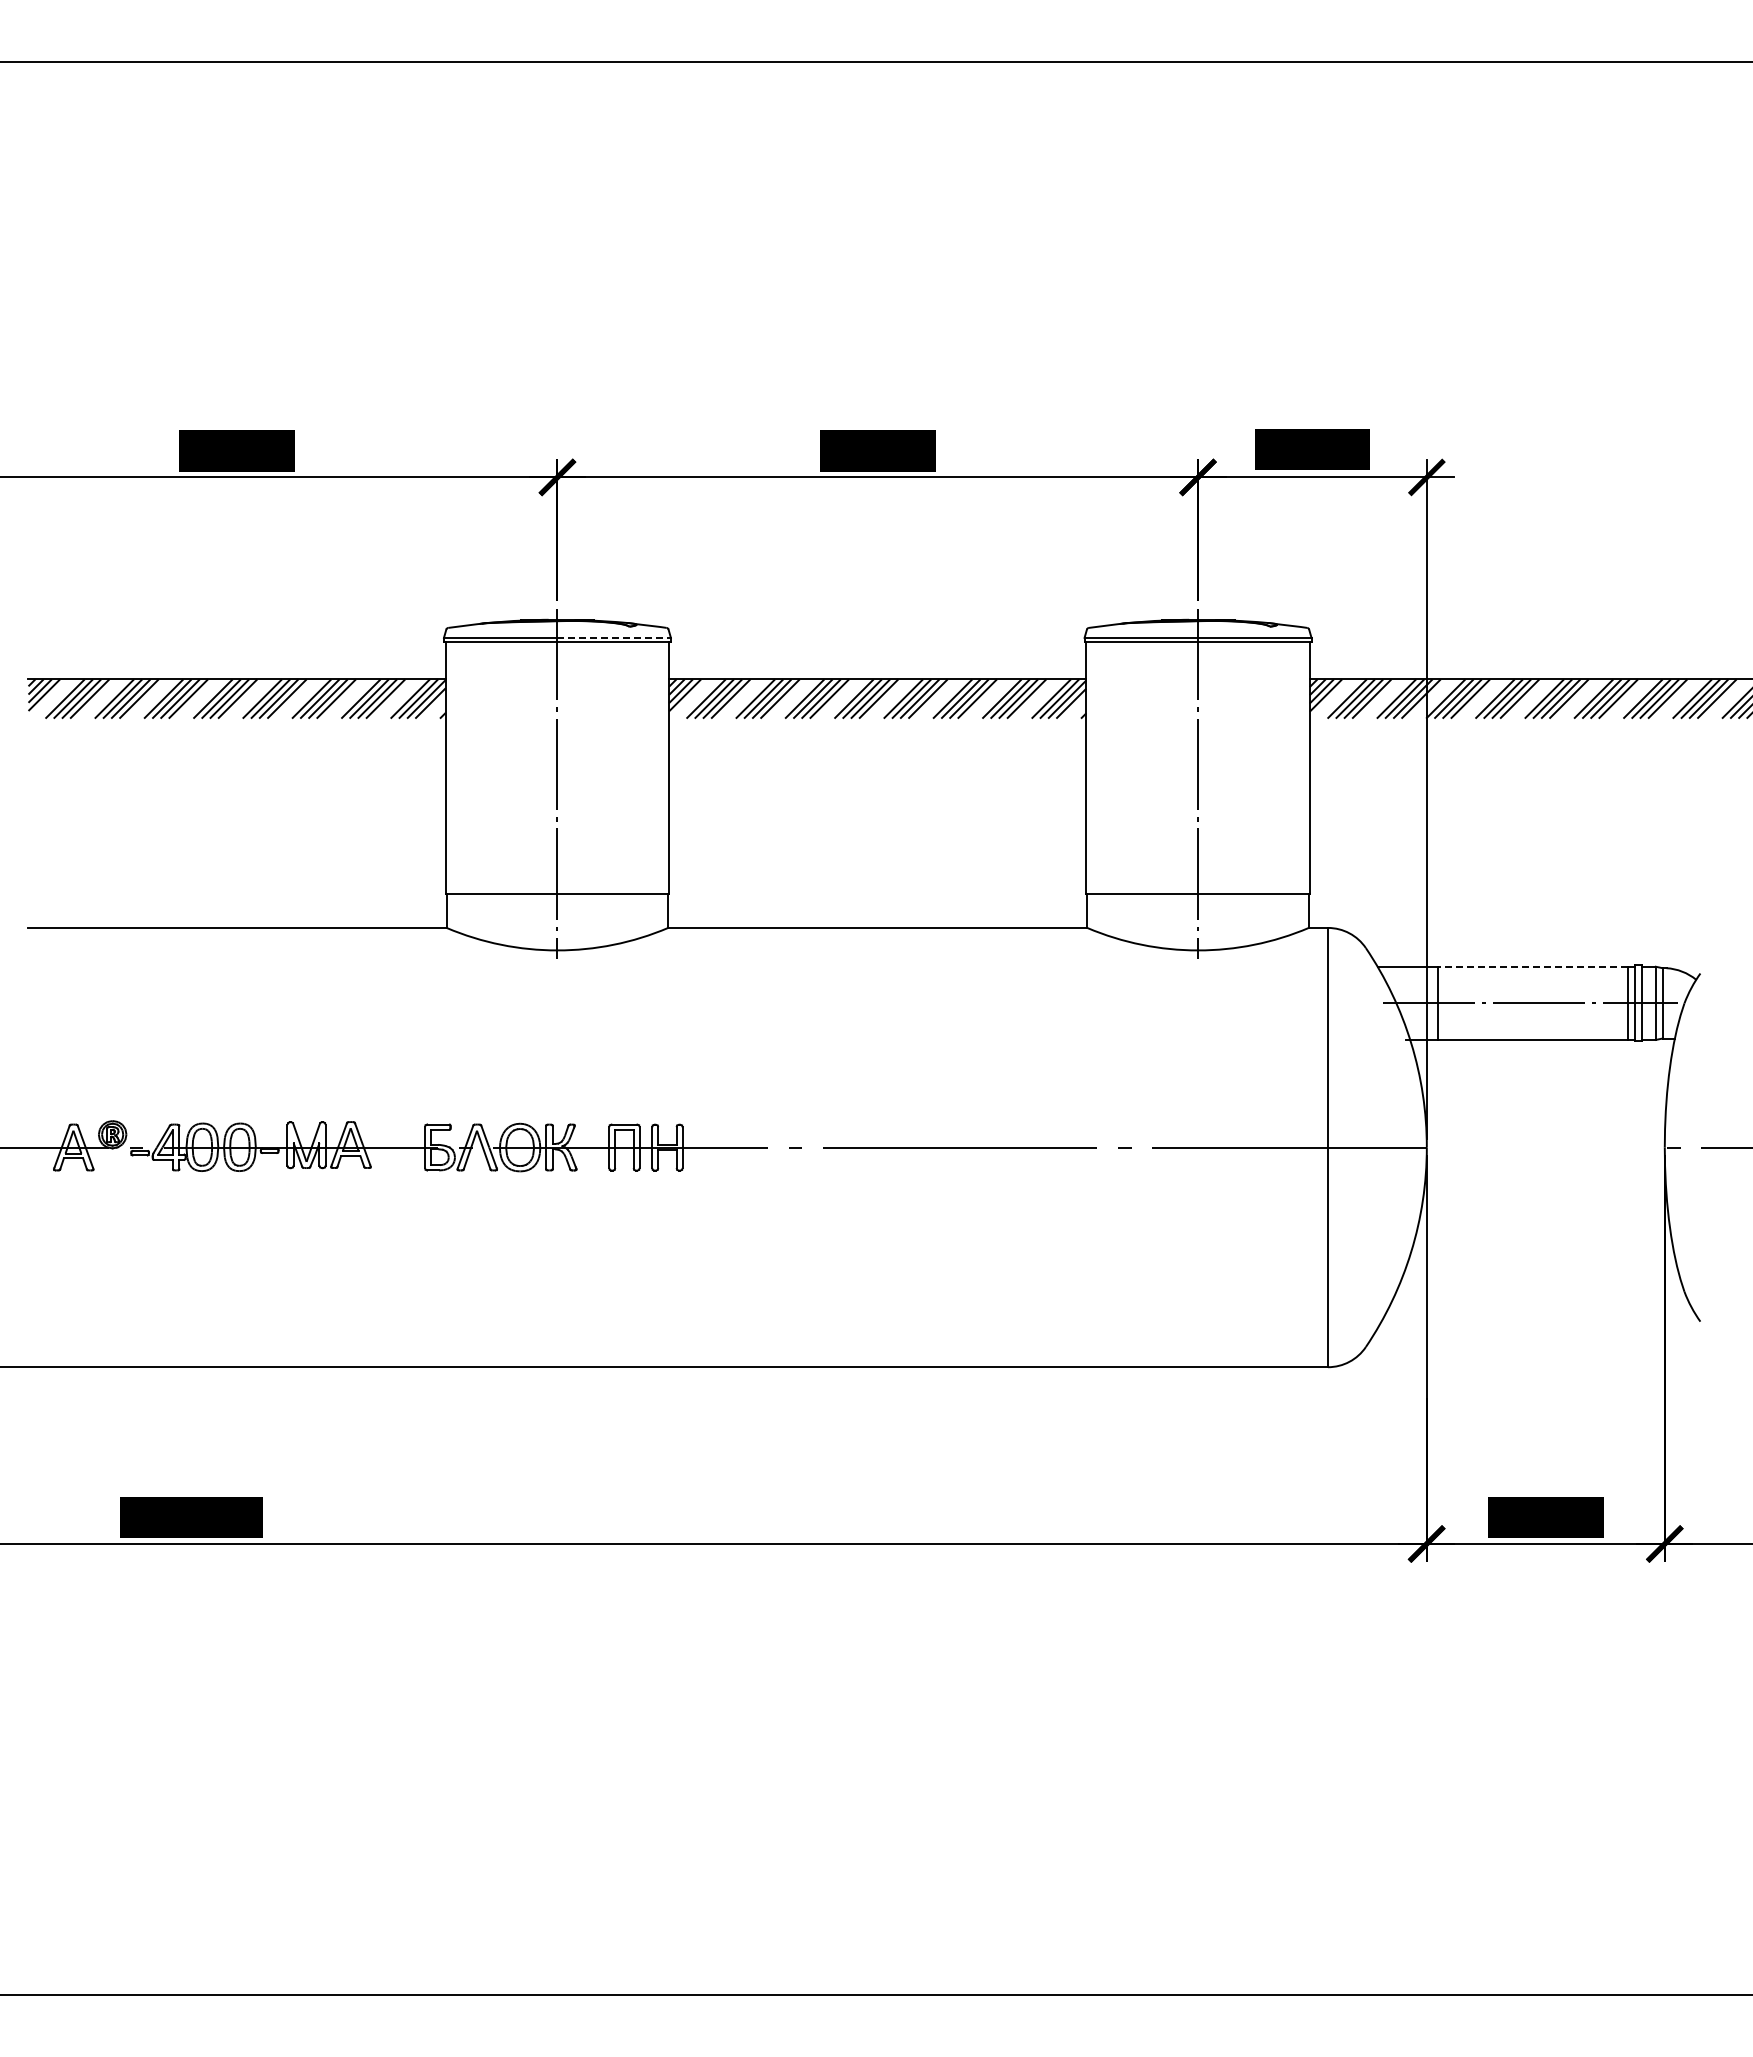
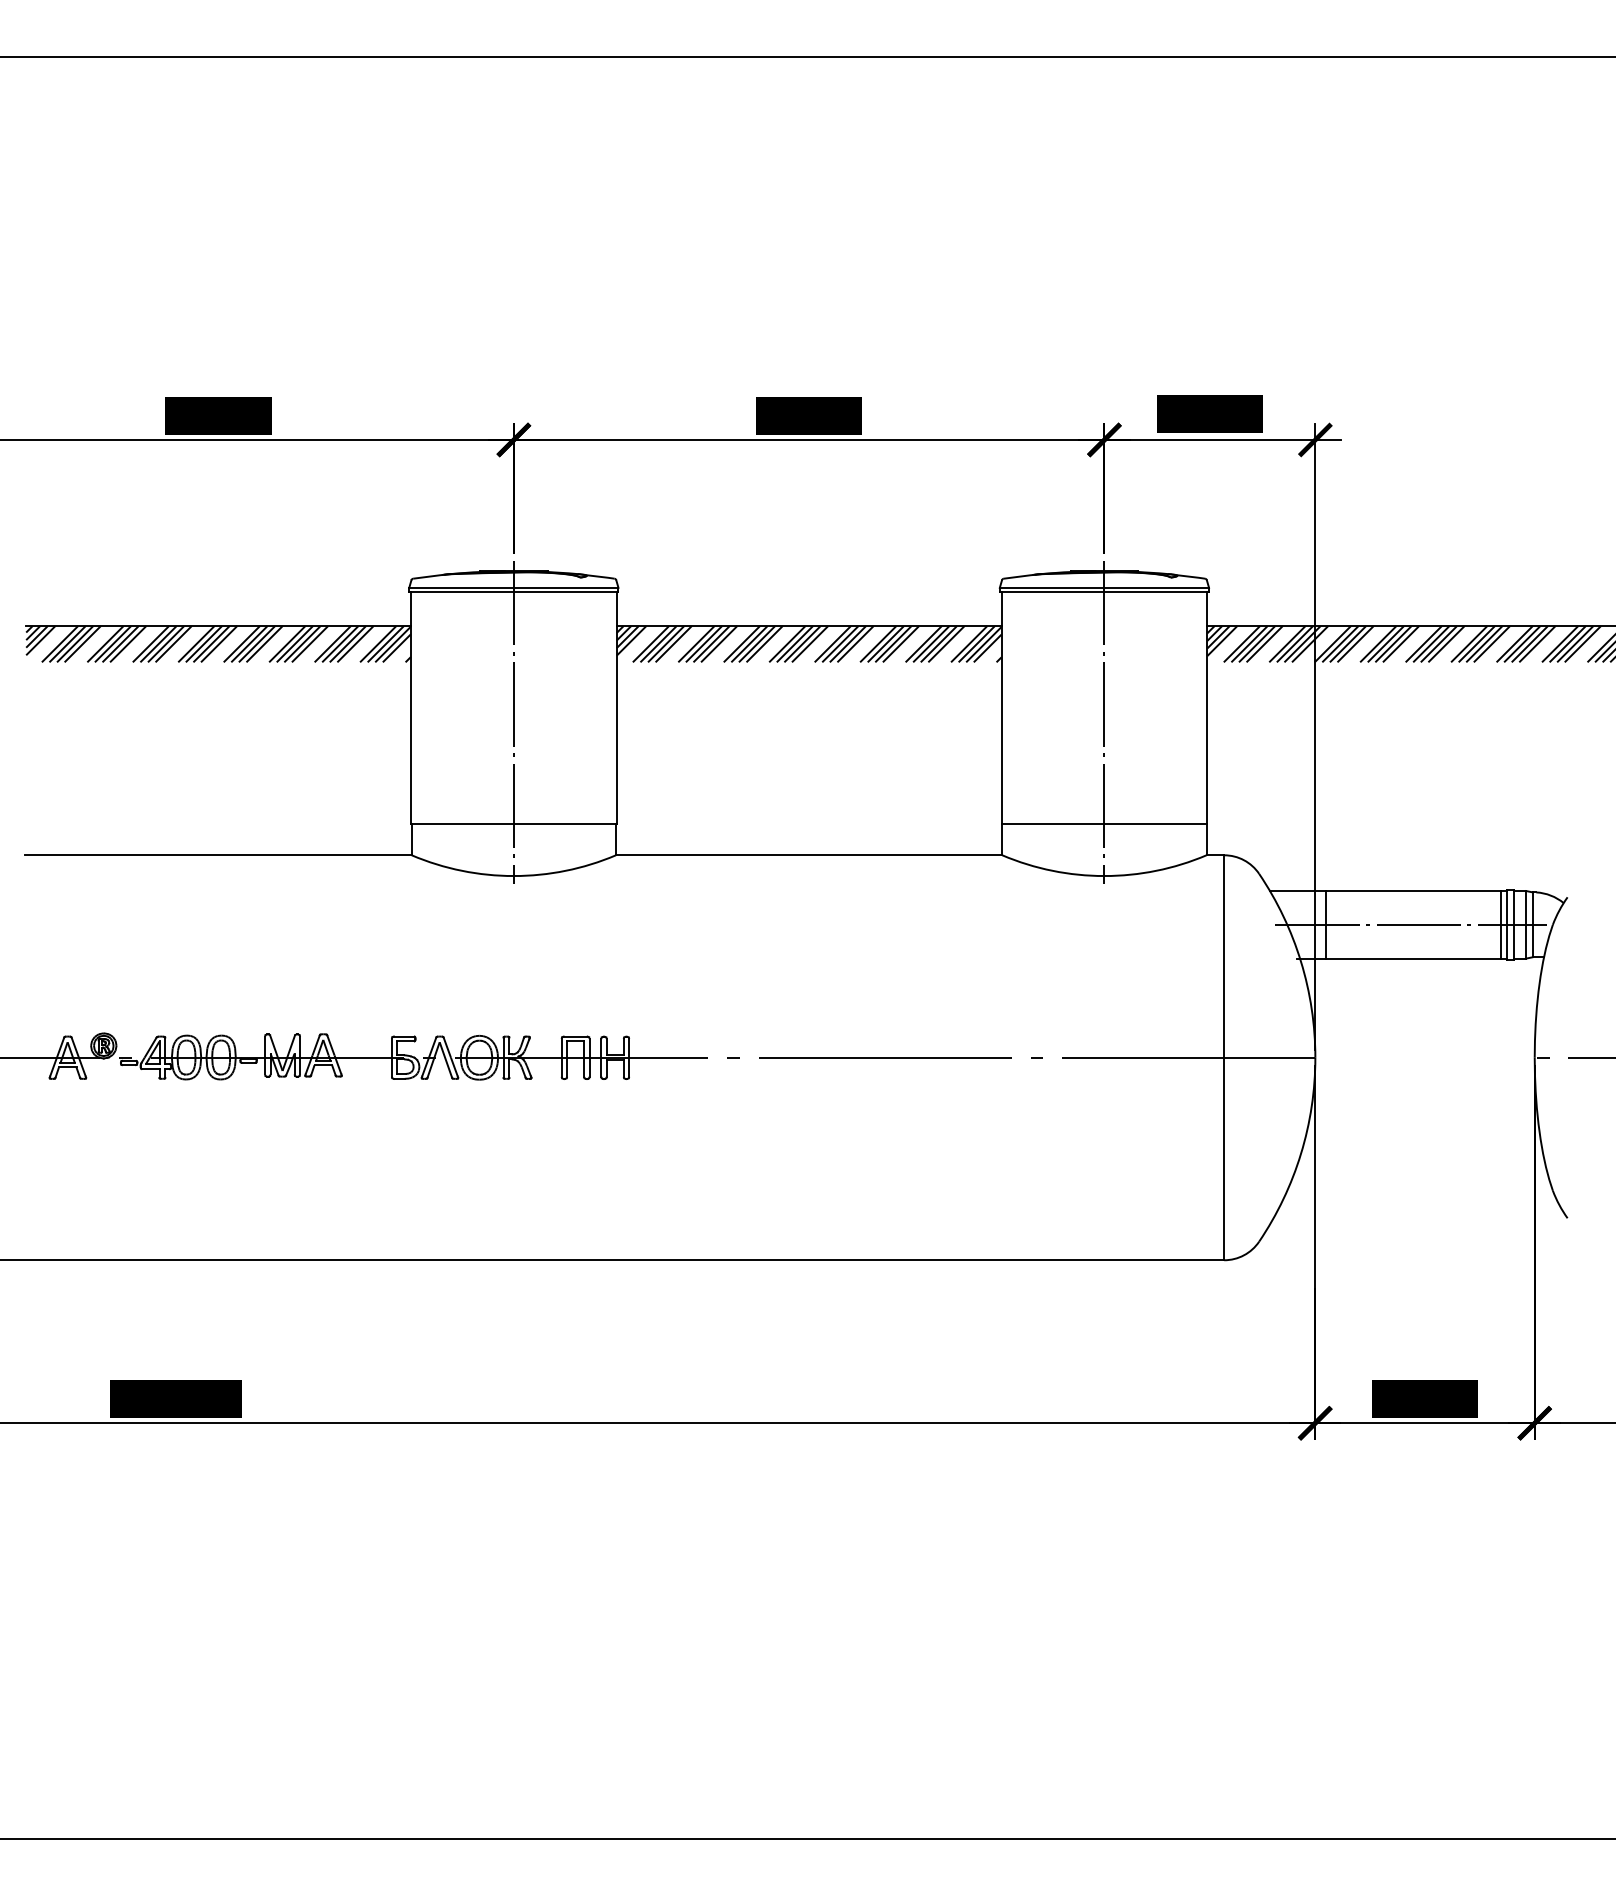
line: (614, 637) -> (566, 587), dashed -> solid
line: (1532, 966) -> (1412, 890), dashed -> solid

